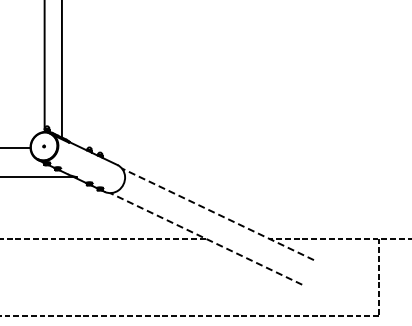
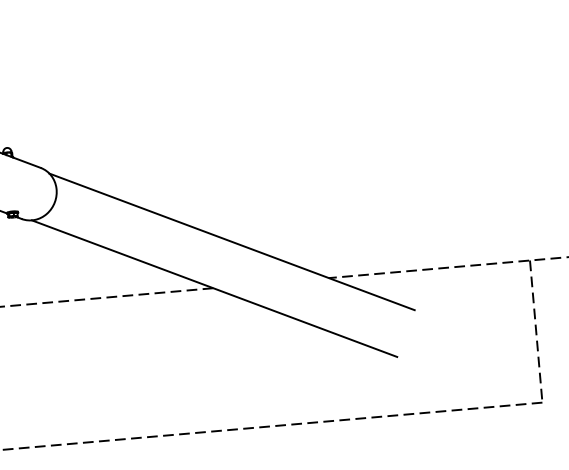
line: (217, 214) -> (231, 242), dashed -> solid
line: (205, 238) -> (213, 288), dashed -> solid

